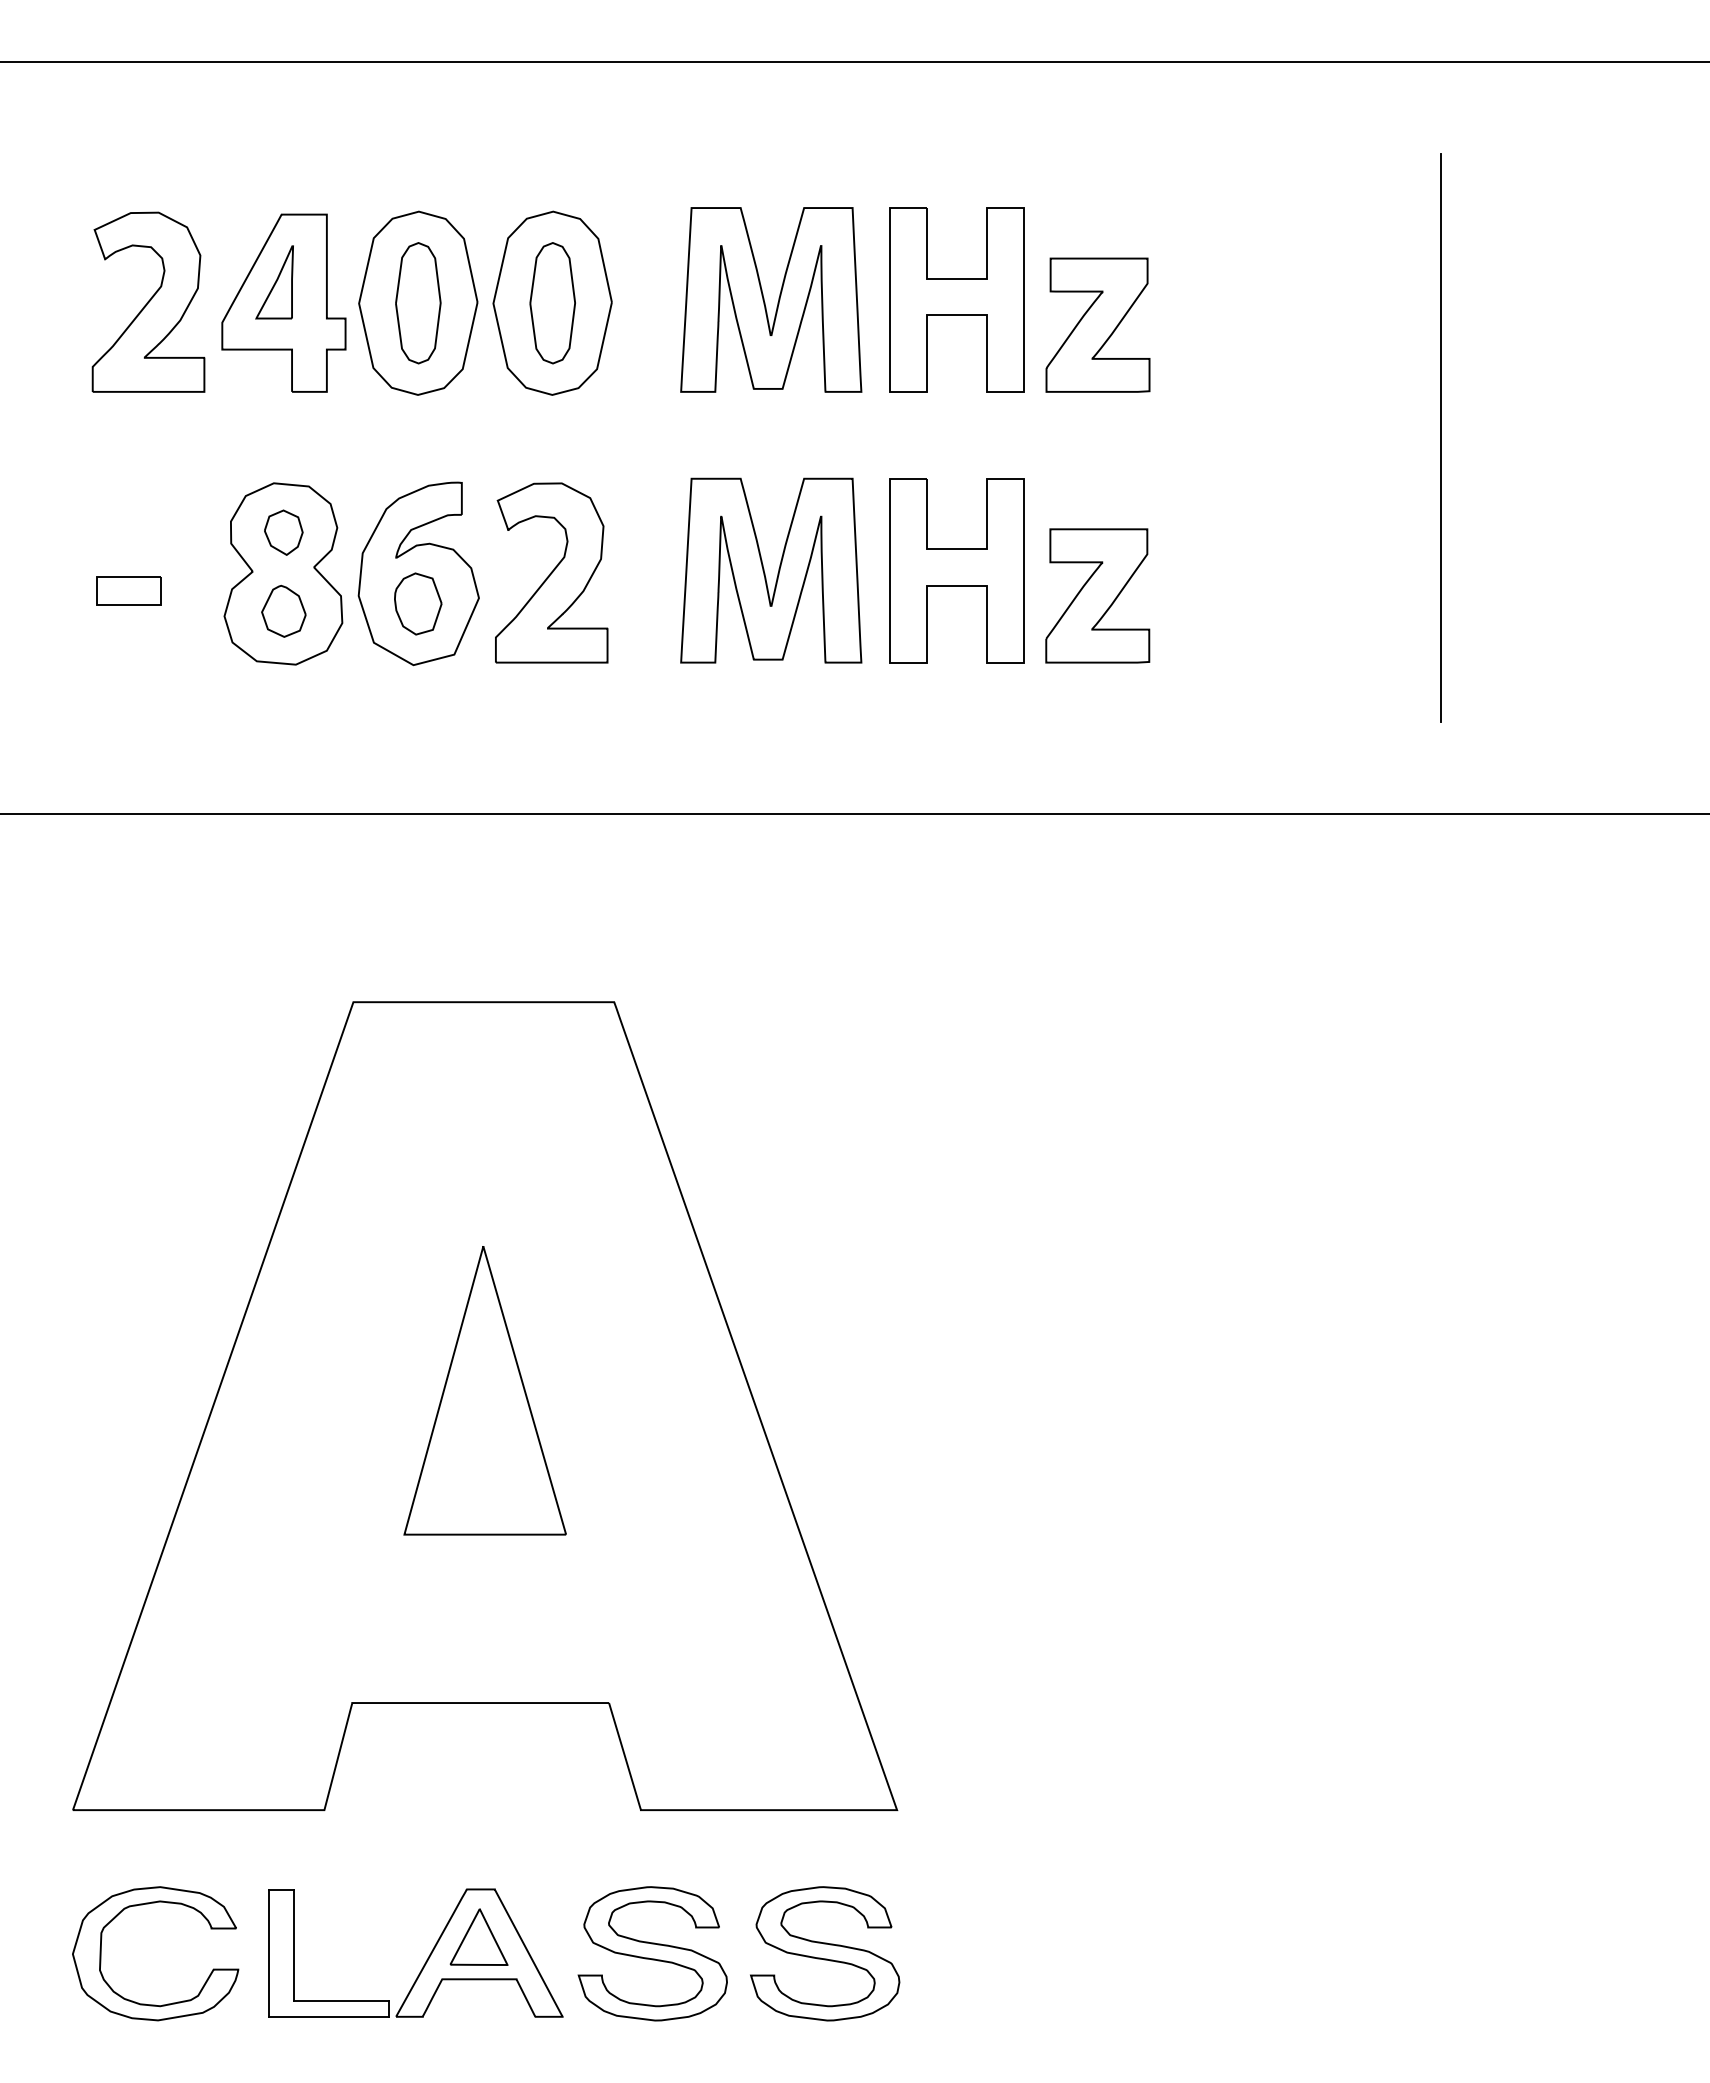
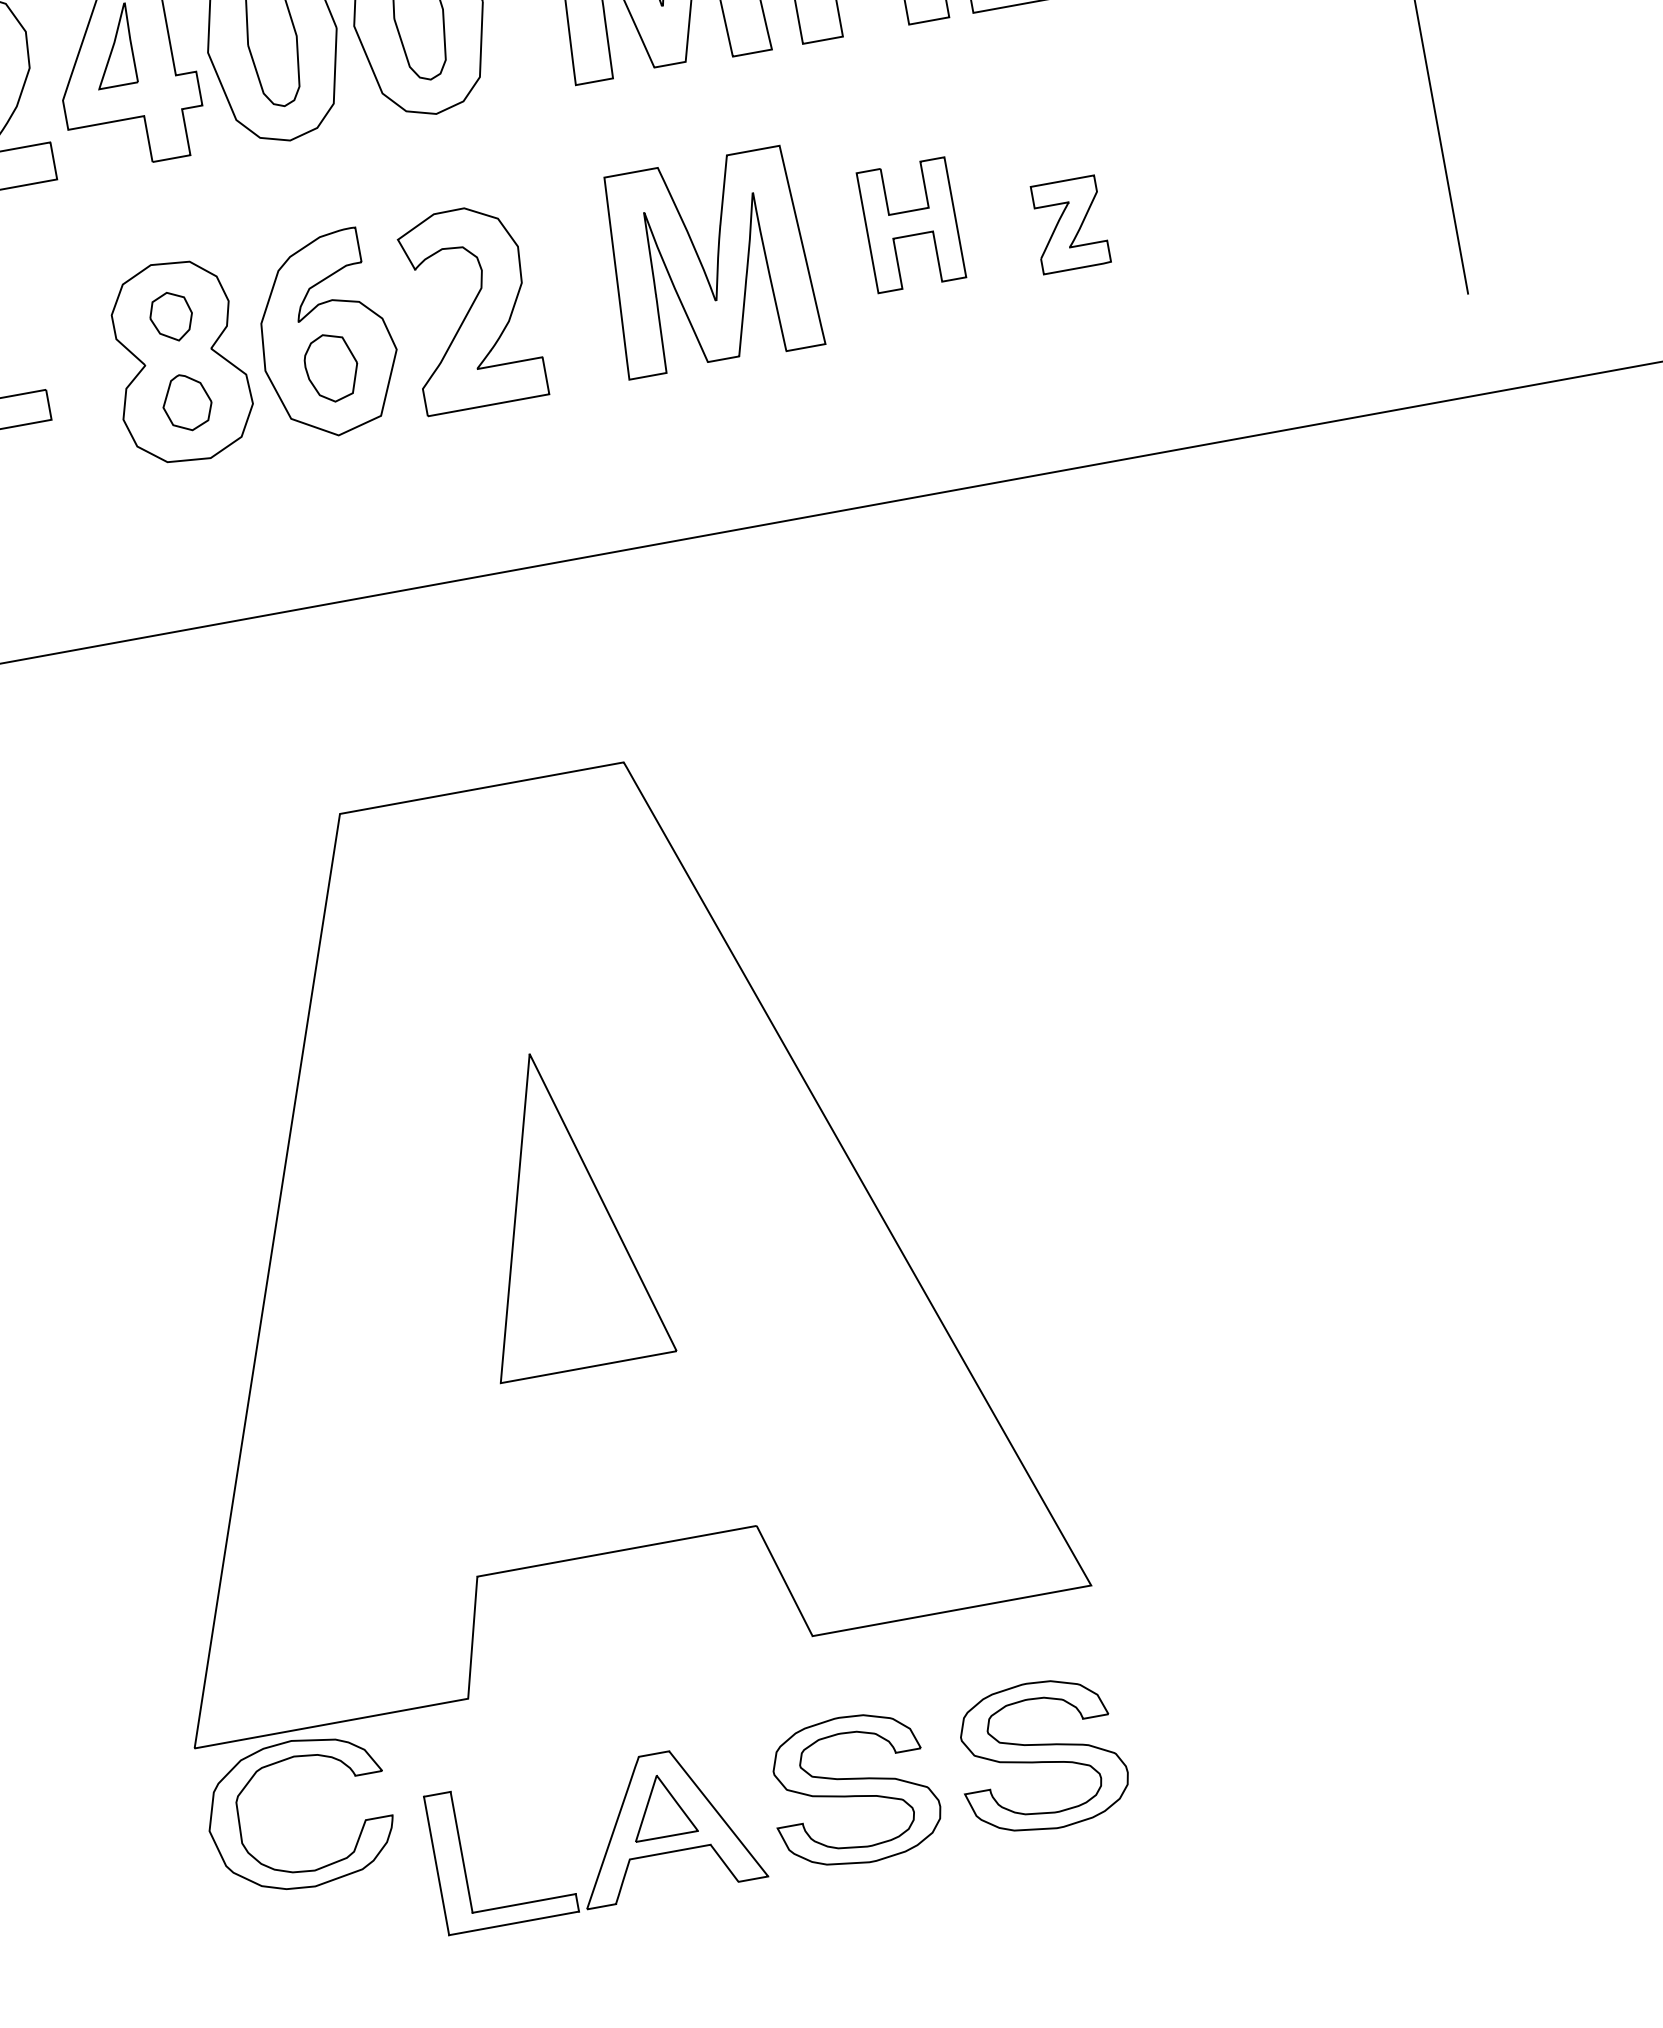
part: (956, 570) -> (910, 225), size x0.6
part: (1097, 595) -> (1069, 224), size x0.6
part: (148, 1904) -> (282, 1762), moved

